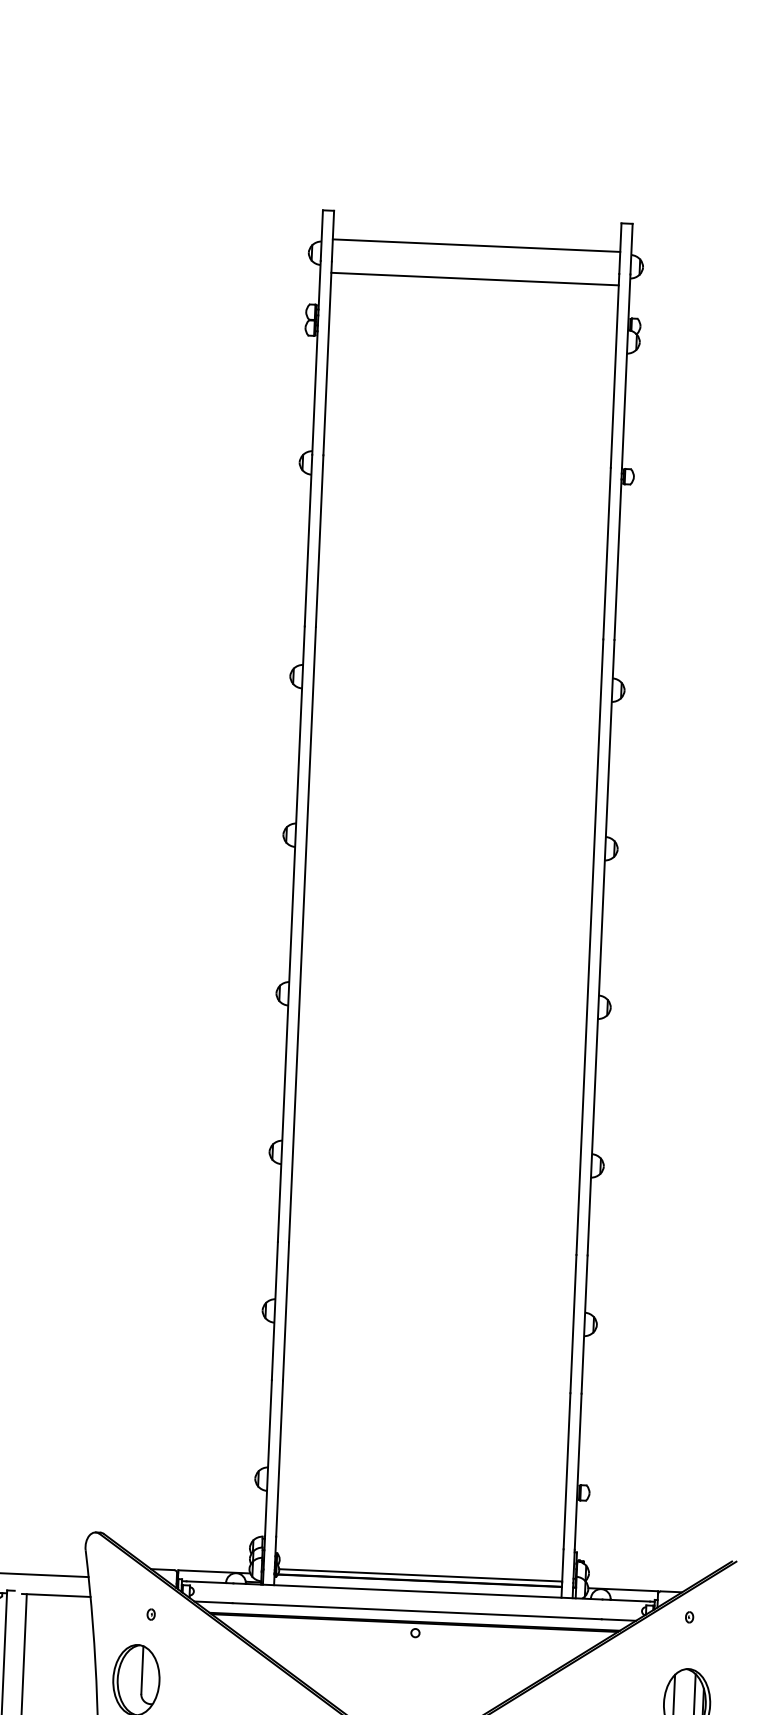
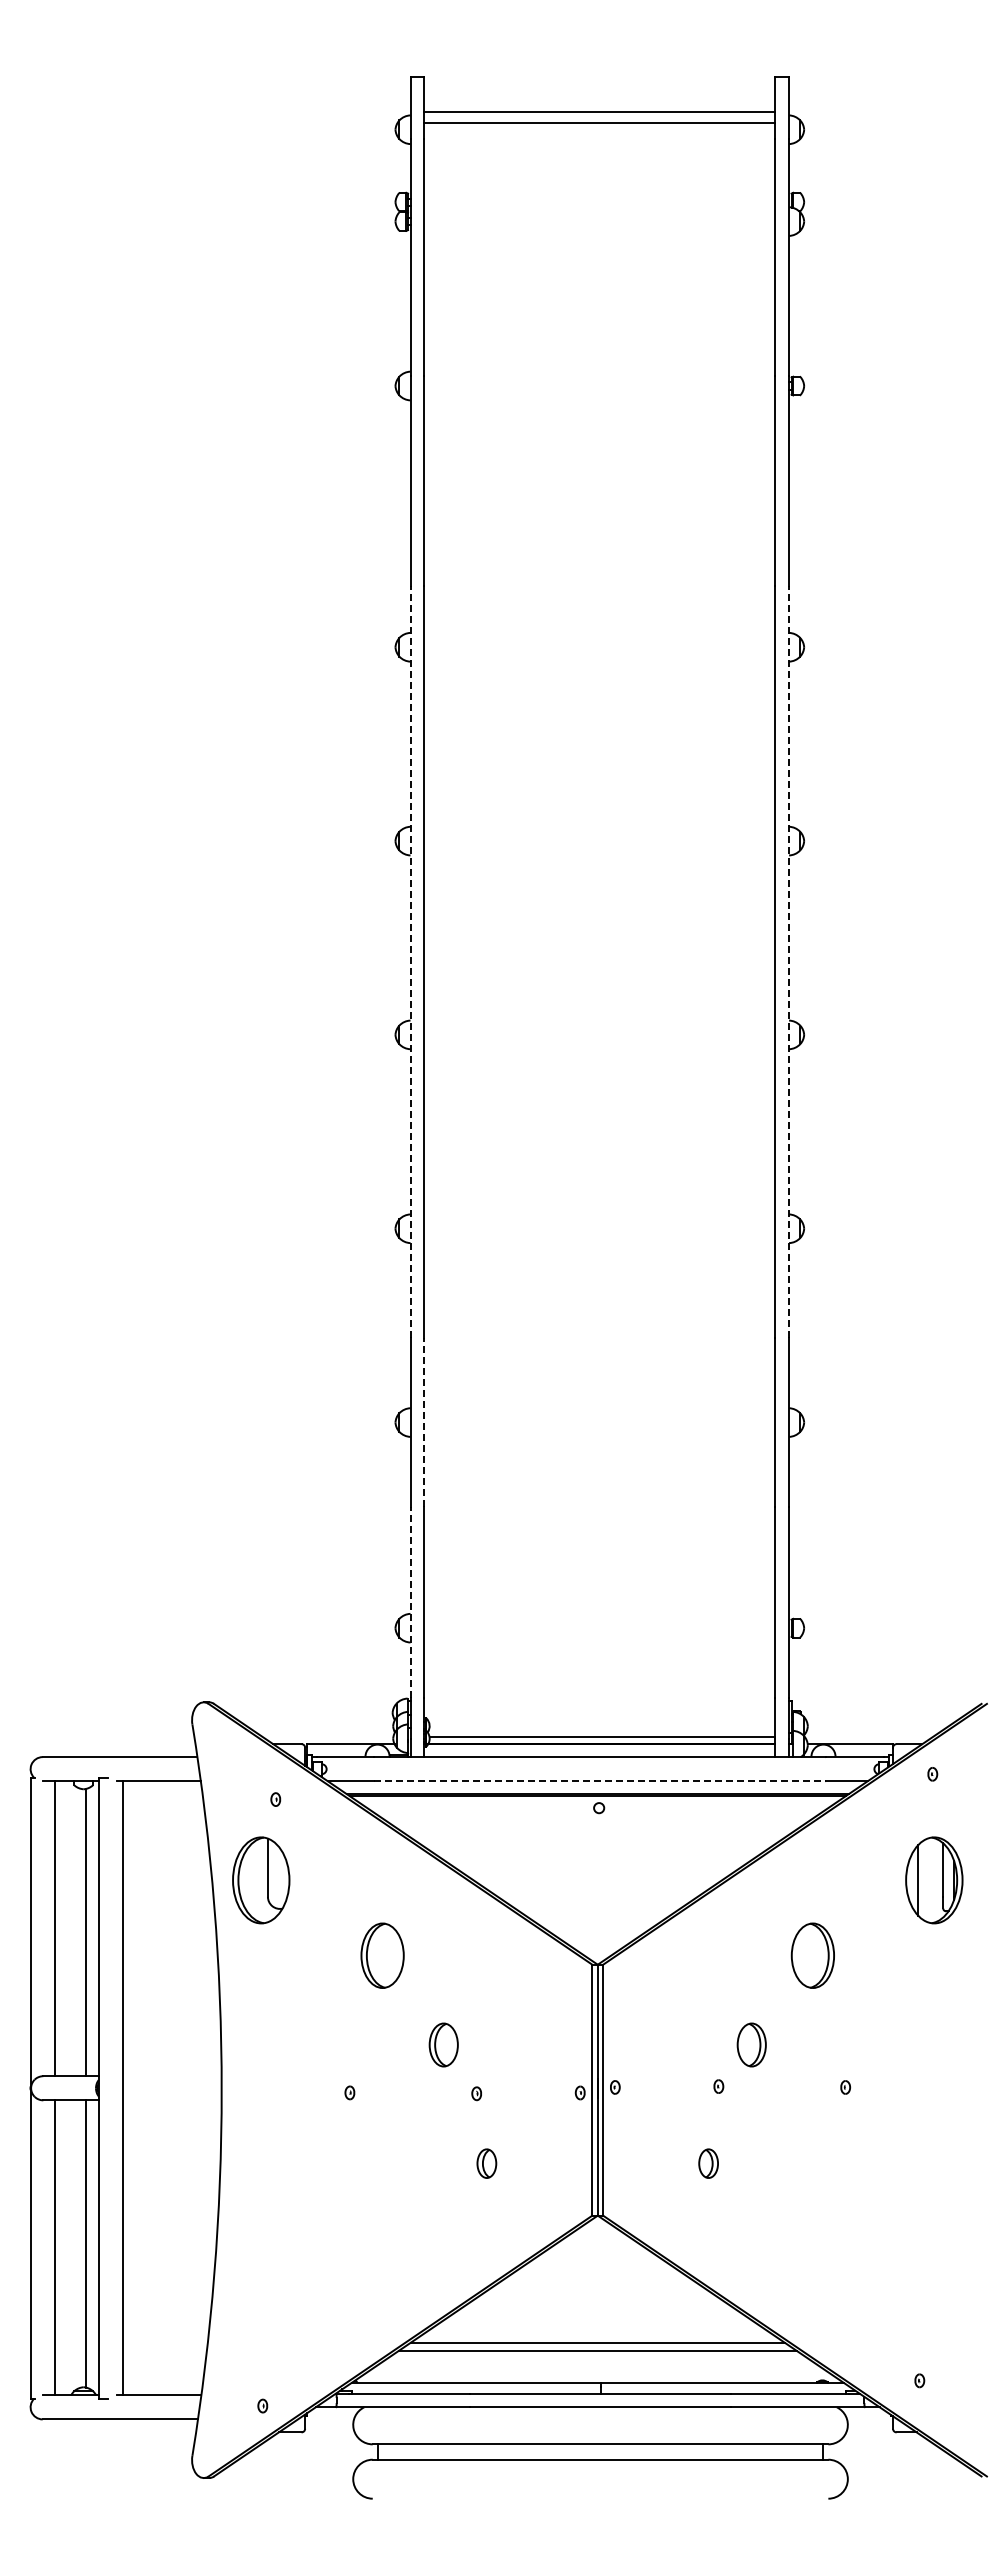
line: (474, 279) -> (599, 123), moved
line: (291, 933) -> (410, 961), solid -> dashed
line: (601, 947) -> (789, 961), solid -> dashed
line: (286, 1311) -> (424, 1422), solid -> dashed
line: (268, 1458) -> (410, 1602), solid -> dashed
line: (417, 1611) -> (600, 1781), solid -> dashed

